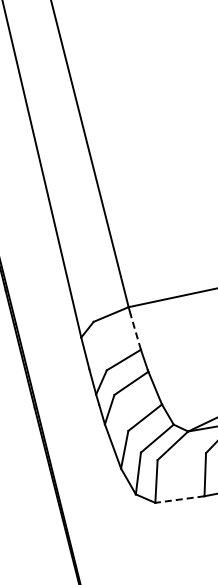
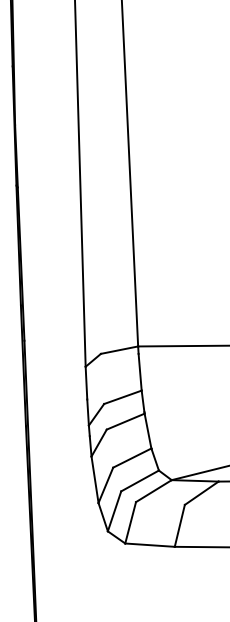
line: (135, 331) -> (140, 371), dashed -> solid
line: (180, 499) -> (150, 545), dashed -> solid

